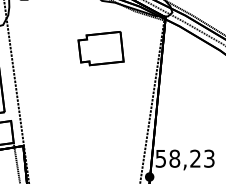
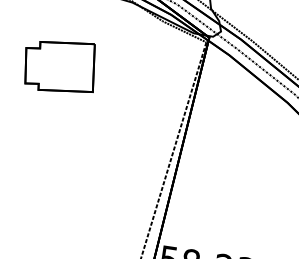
part: (100, 48) -> (59, 65), moved

